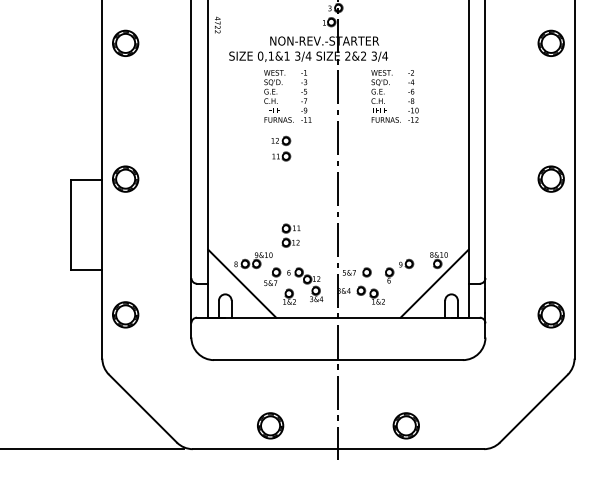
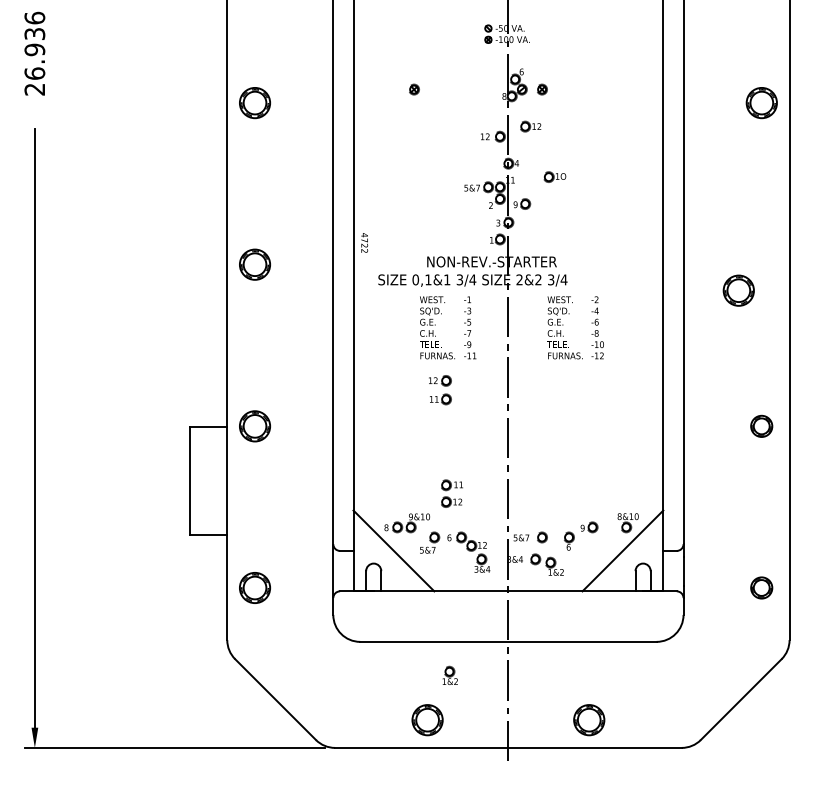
part: (550, 43) -> (738, 290), moved
part: (550, 179) -> (761, 426), size x0.7
part: (288, 295) -> (449, 674), moved
part: (550, 314) -> (761, 587), size x0.7

